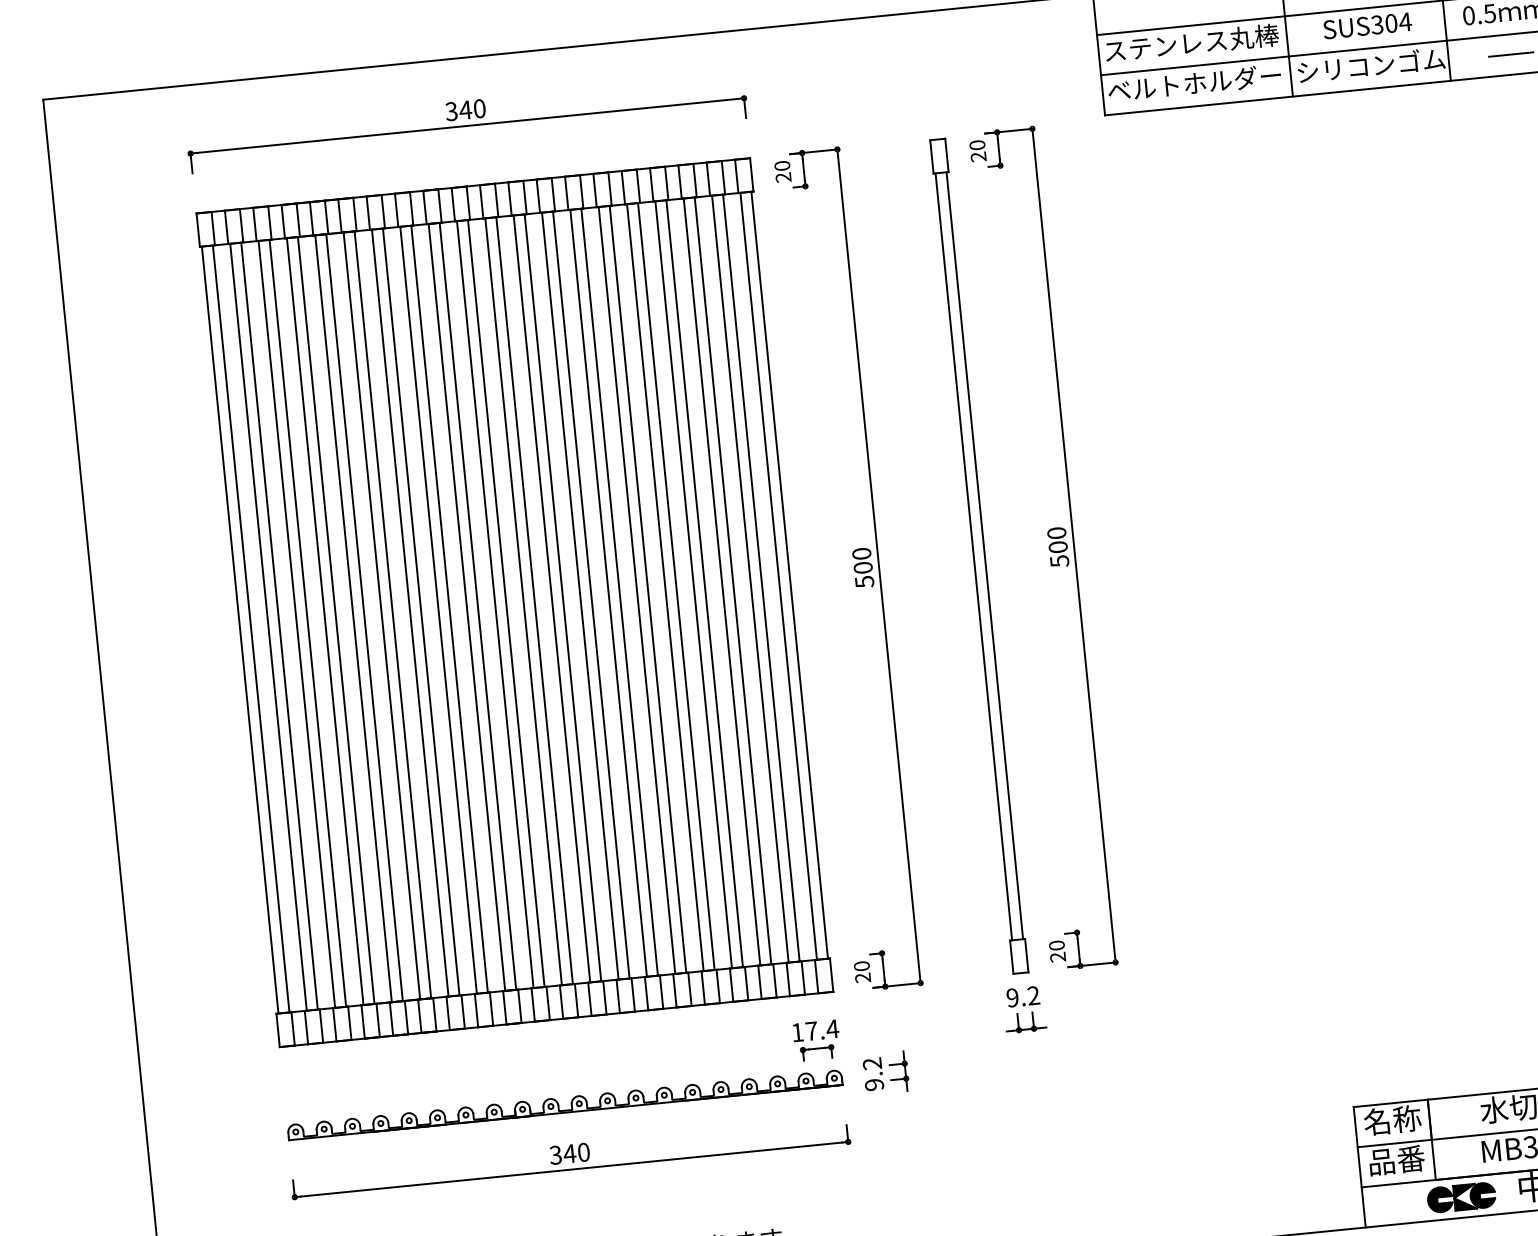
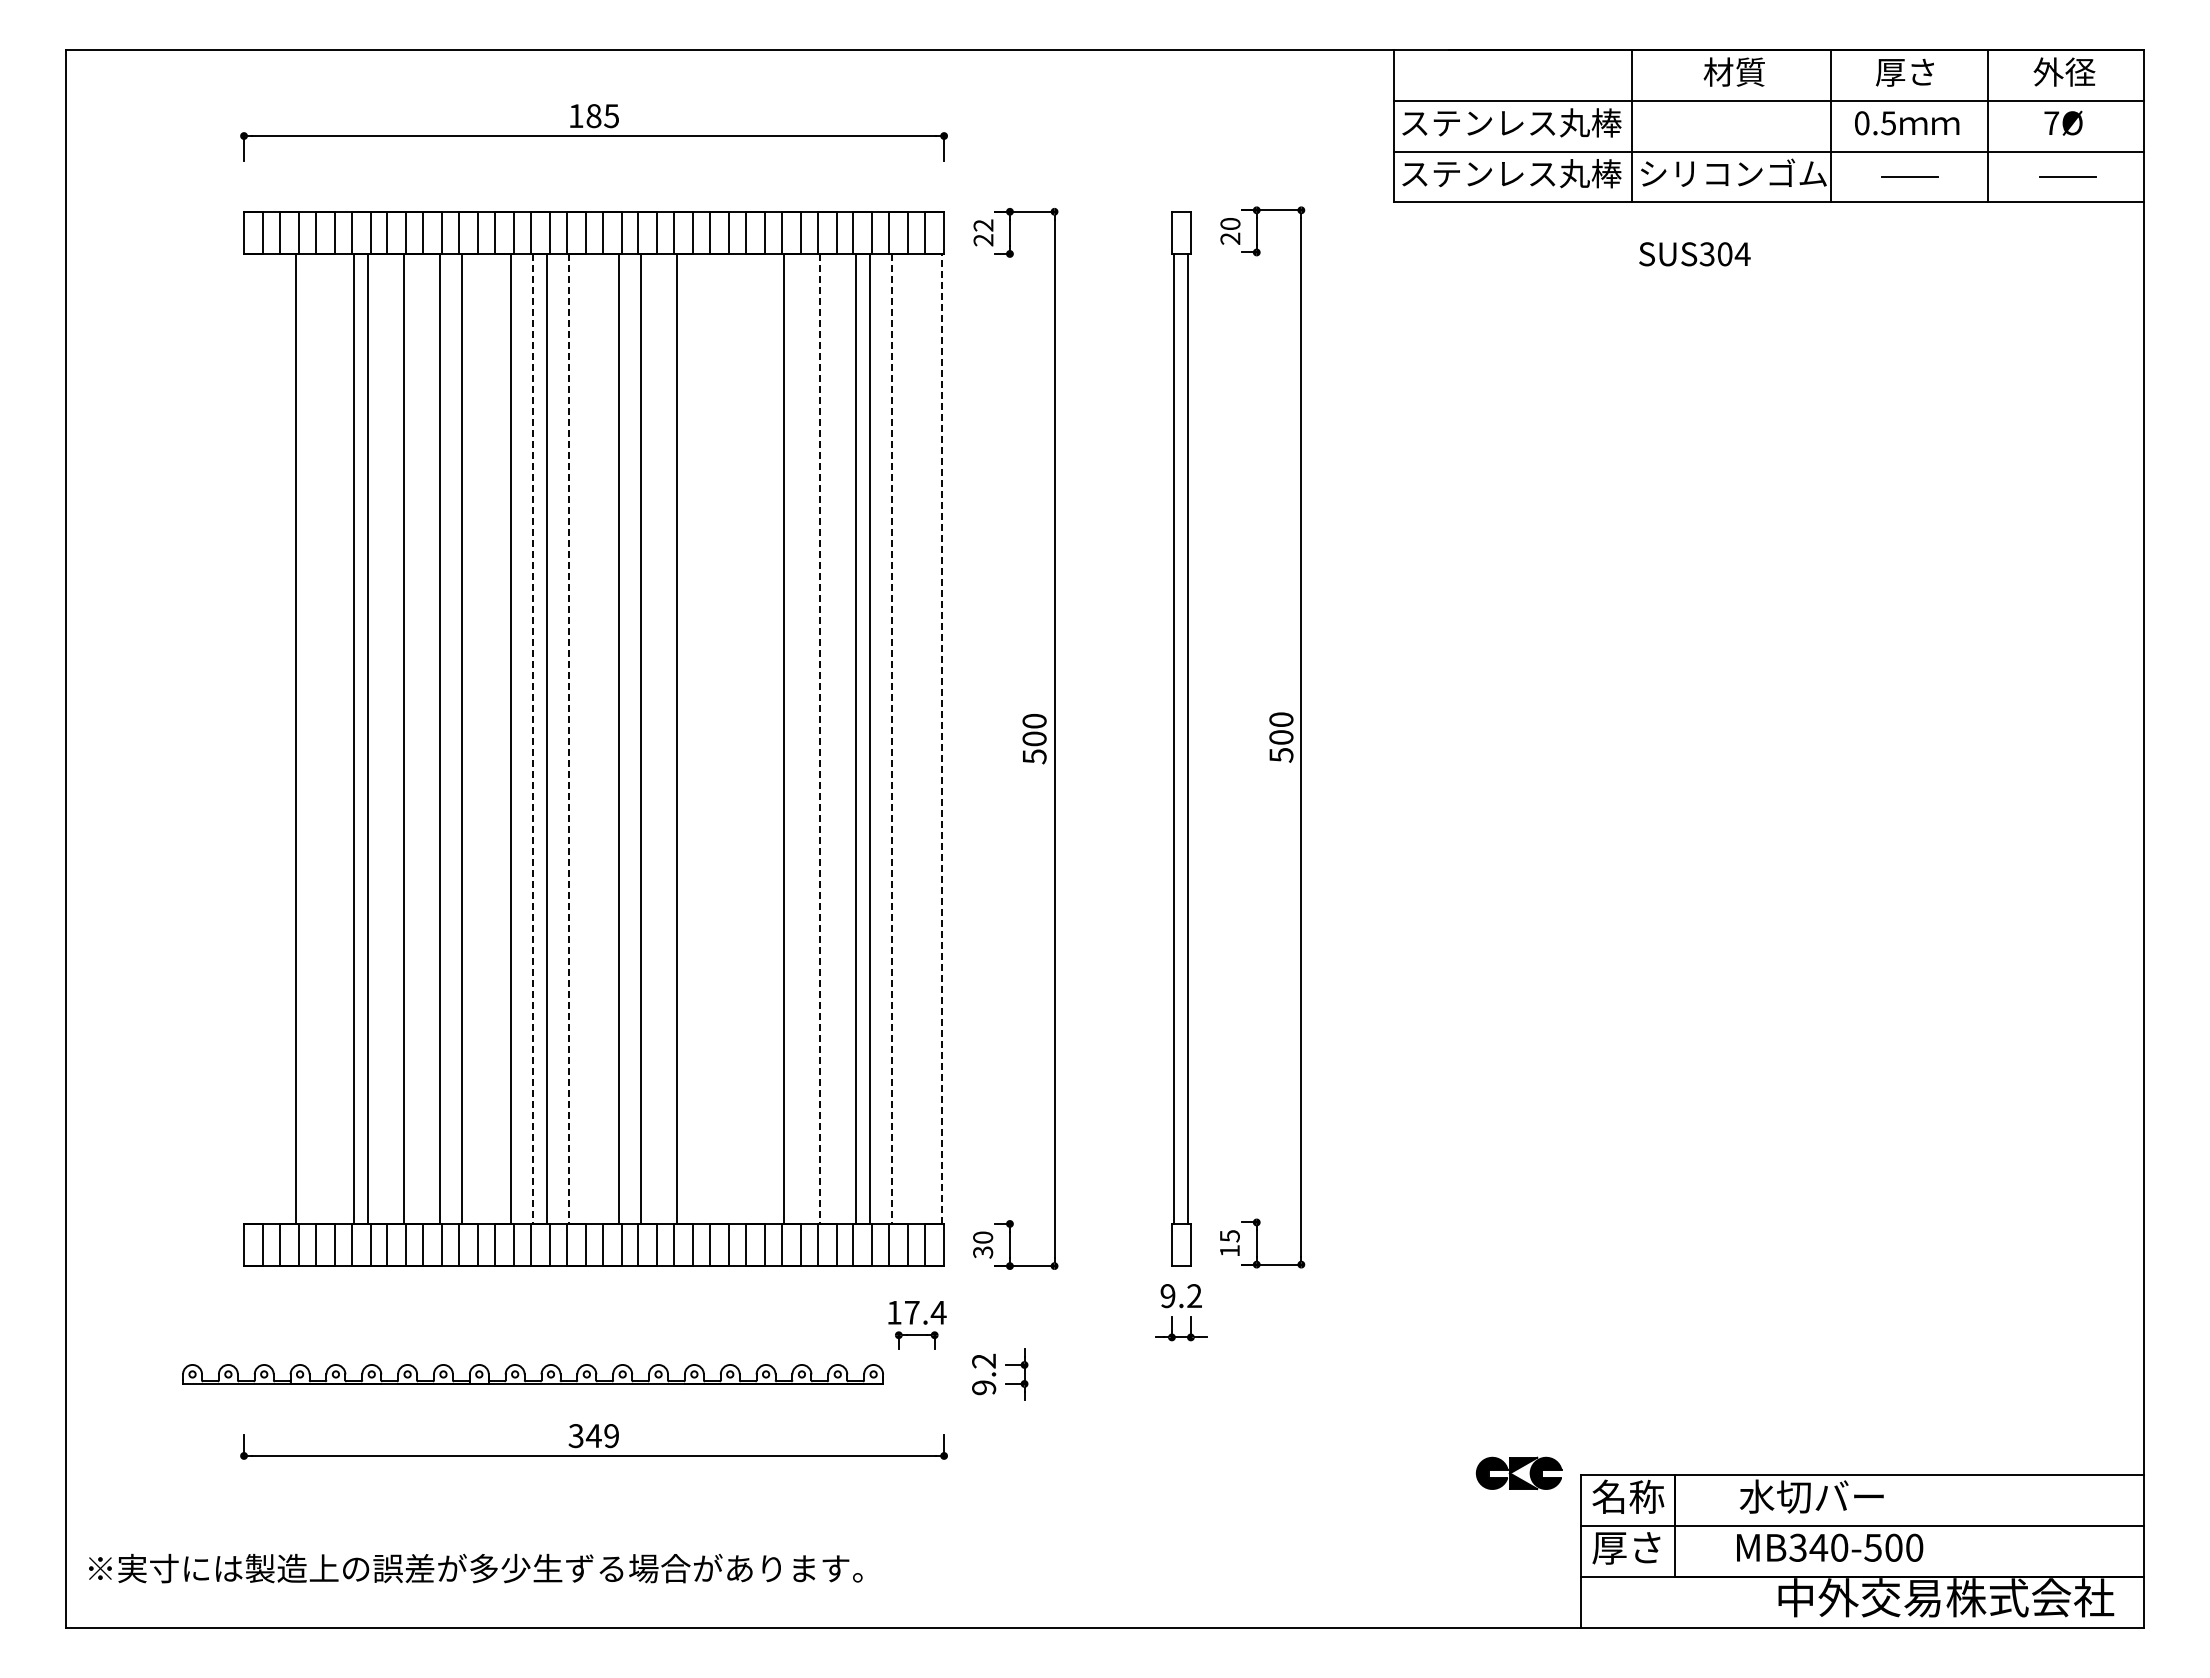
text: (1367, 26) -> (1694, 254), moved
text: (1194, 83) -> (1510, 173), ベルトホルダー -> ステンレス丸棒
text: (465, 110) -> (593, 116), 340 -> 185
text: (782, 165) -> (983, 225), 20 -> 22
line: (789, 574) -> (941, 738), solid -> dashed
line: (778, 575) -> (927, 738), removed
line: (761, 577) -> (905, 738), removed
line: (750, 578) -> (891, 738), solid -> dashed
line: (704, 583) -> (834, 738), removed
line: (693, 584) -> (820, 738), solid -> dashed
line: (676, 586) -> (798, 738), removed
line: (648, 589) -> (762, 738), removed
line: (636, 590) -> (748, 738), removed
line: (619, 591) -> (726, 738), removed
line: (608, 592) -> (712, 738), removed
line: (591, 594) -> (690, 738), removed
line: (562, 597) -> (654, 738), removed
line: (523, 601) -> (605, 738), removed
line: (506, 603) -> (583, 738), removed
line: (495, 604) -> (569, 738), solid -> dashed
line: (467, 607) -> (533, 738), solid -> dashed
line: (438, 609) -> (497, 738), removed
line: (421, 611) -> (475, 738), removed
line: (381, 615) -> (425, 738), removed
line: (353, 618) -> (389, 738), removed
line: (308, 622) -> (332, 738), removed
line: (297, 624) -> (318, 738), removed
line: (268, 626) -> (282, 738), removed
line: (251, 628) -> (260, 738), removed
line: (240, 629) -> (246, 738), removed
text: (1057, 951) -> (1229, 1243), 20 -> 15
text: (863, 977) -> (983, 1252), 20 -> 30
part: (564, 1105) -> (532, 1374), moved
text: (583, 1152) -> (611, 1436), 340 -> 349
text: (1395, 1160) -> (1627, 1547), 品番 -> 厚さ
part: (1461, 1197) -> (1518, 1473), moved

